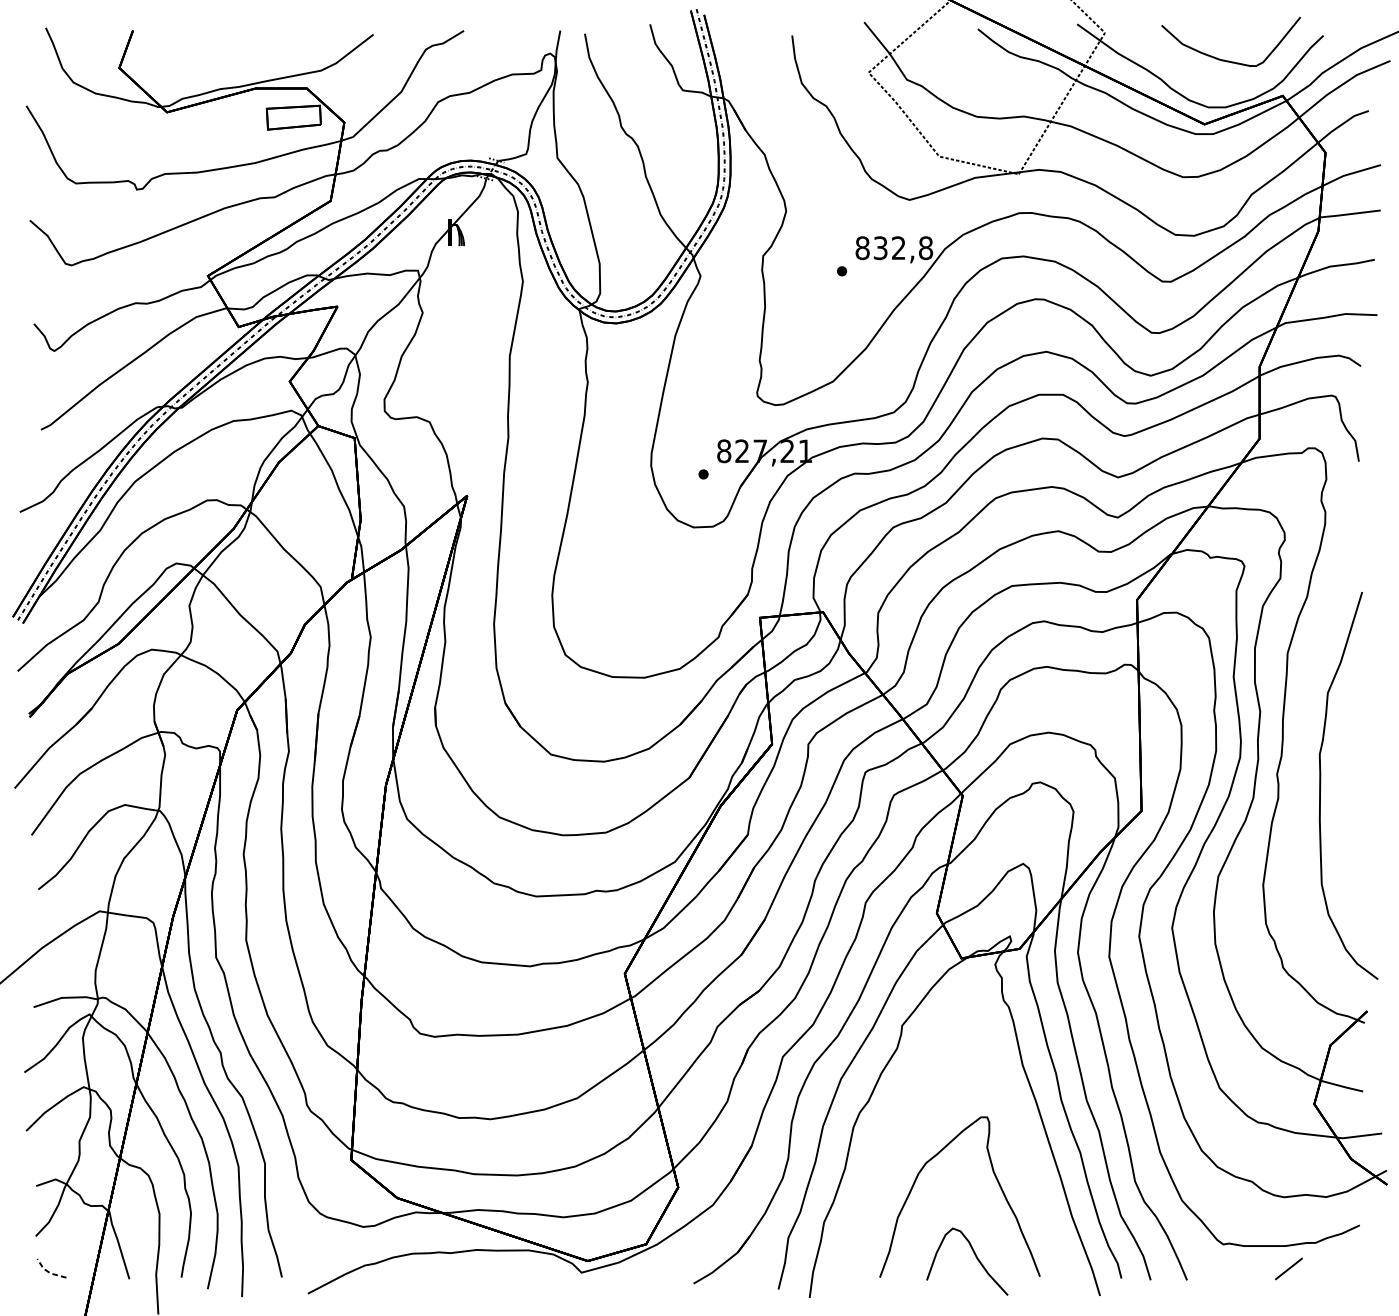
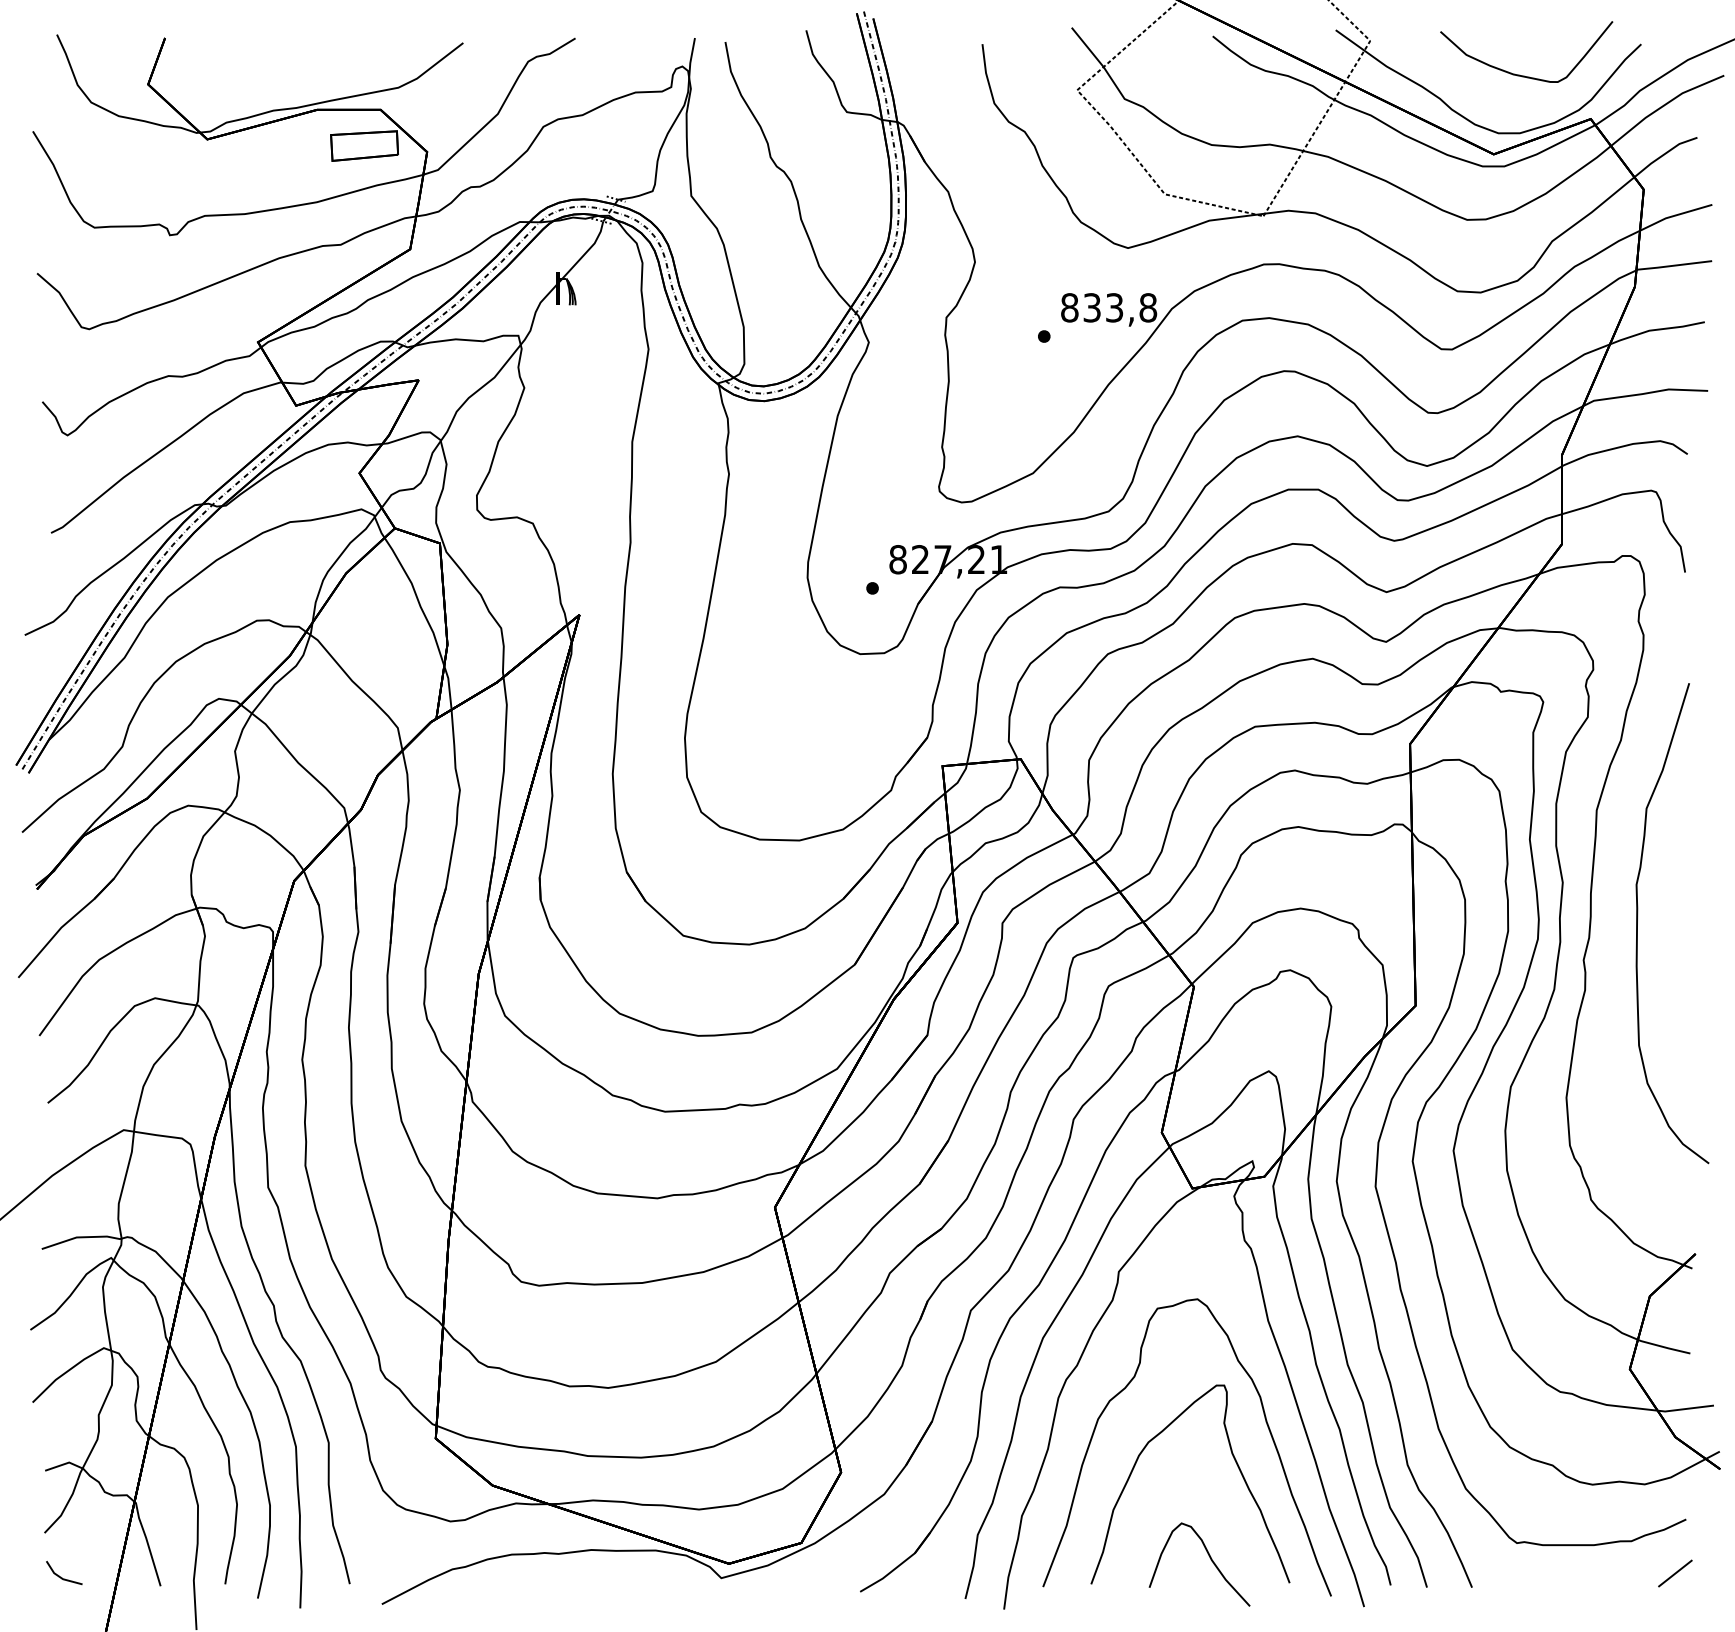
text: (898, 247) -> (1114, 307), 832,8 -> 833,8
curve: (1321, 779) -> (1638, 915), moved
curve: (1020, 1147) -> (1265, 1422), added
line: (1289, 1268) -> (1675, 1573), moved
line: (48, 1272) -> (60, 1577), dashed -> solid

